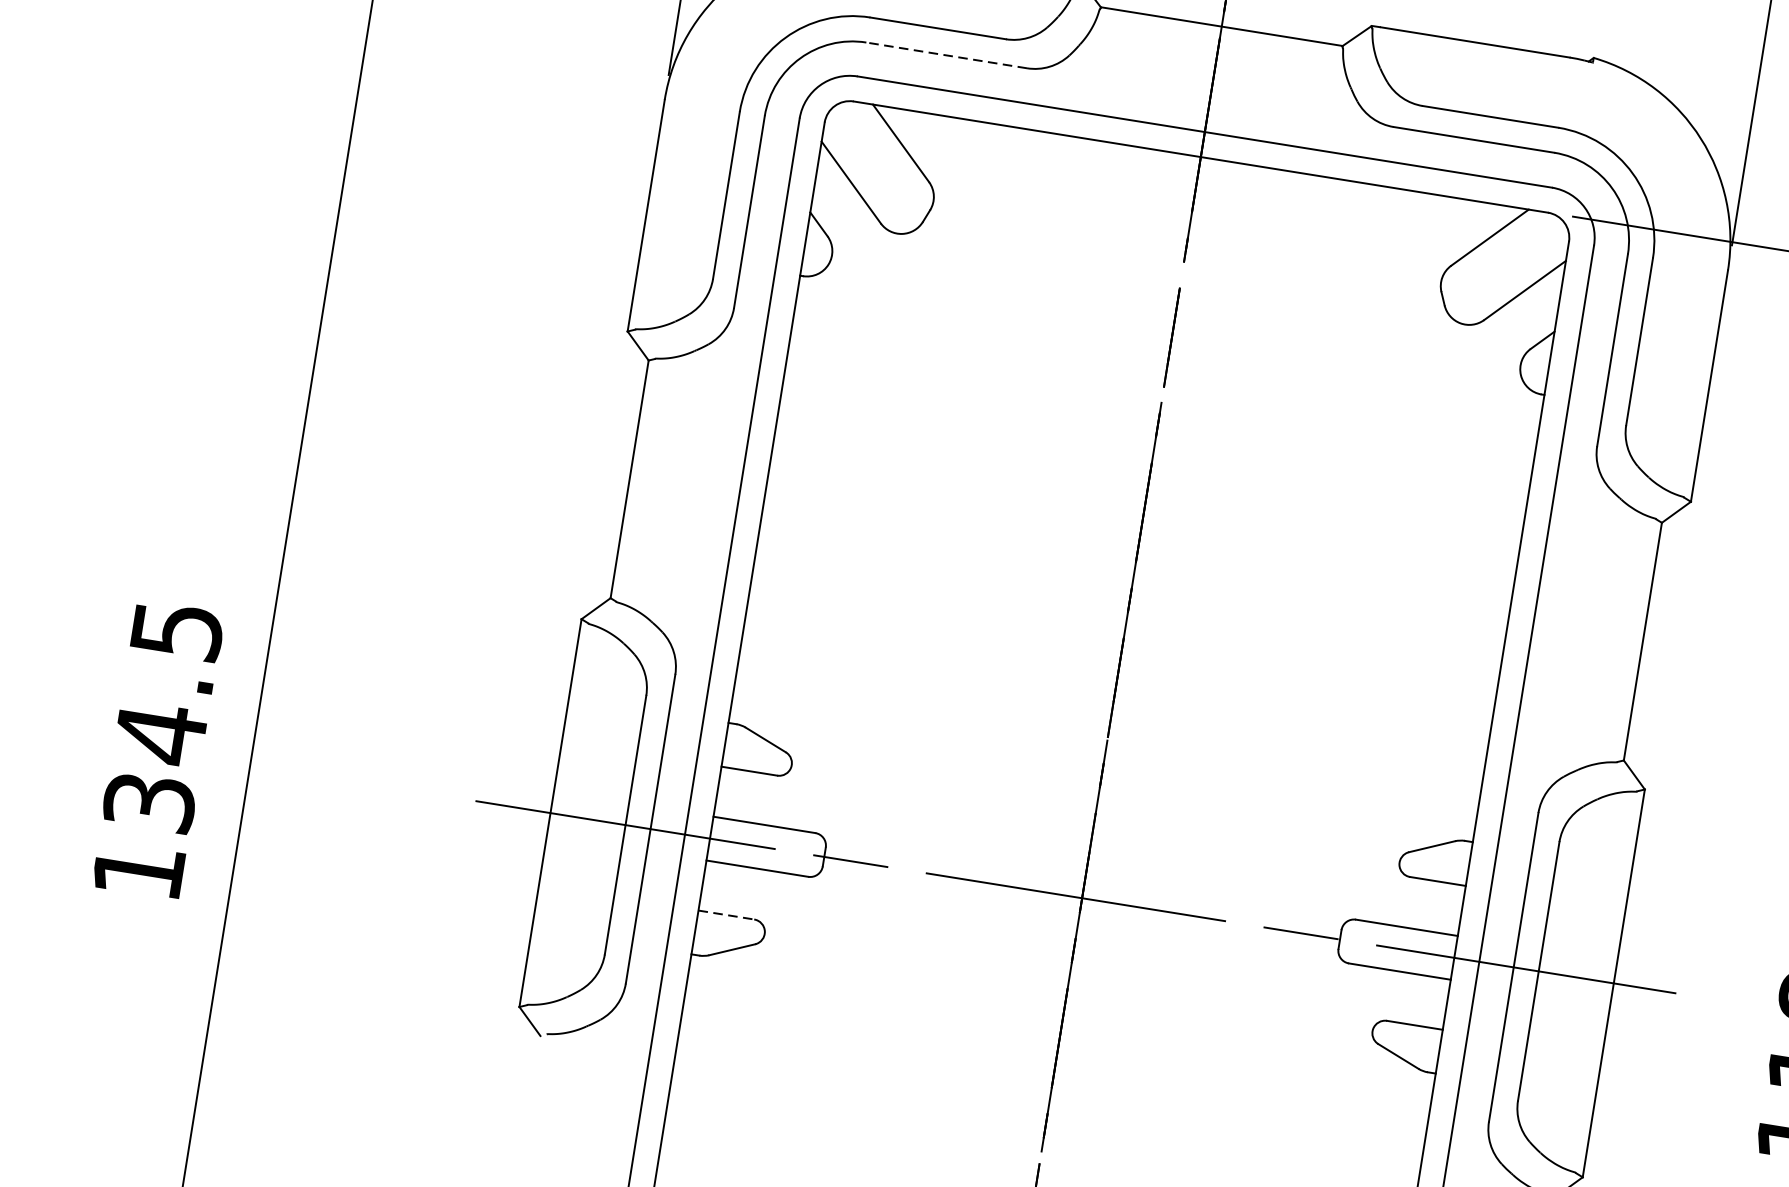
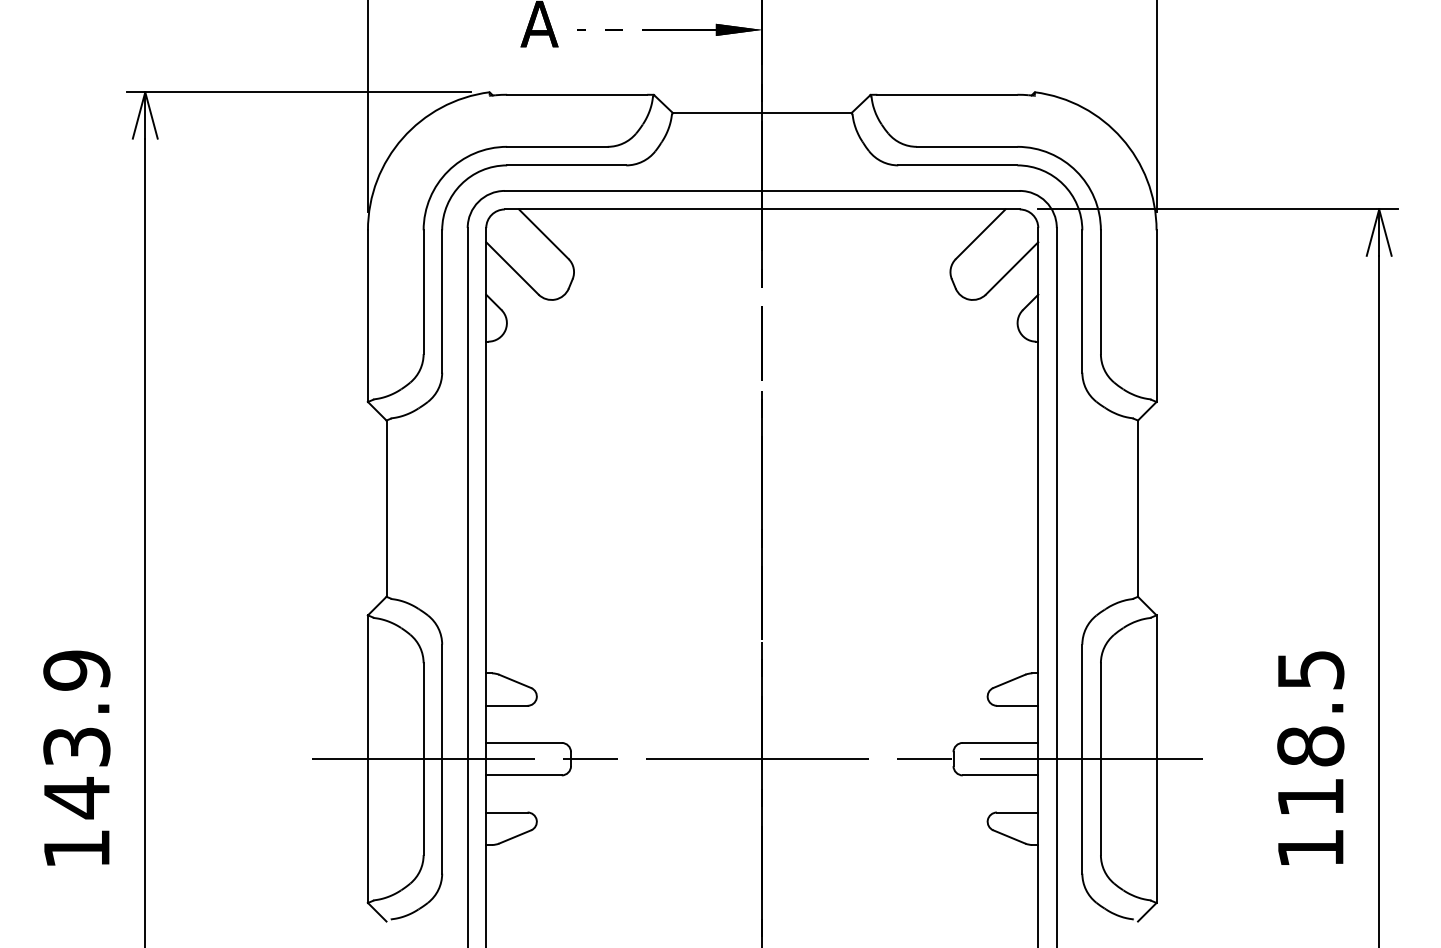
line: (946, 55) -> (566, 165), dashed -> solid
text: (162, 716) -> (76, 734), 134.5 -> 143.9
line: (725, 914) -> (506, 812), dashed -> solid

